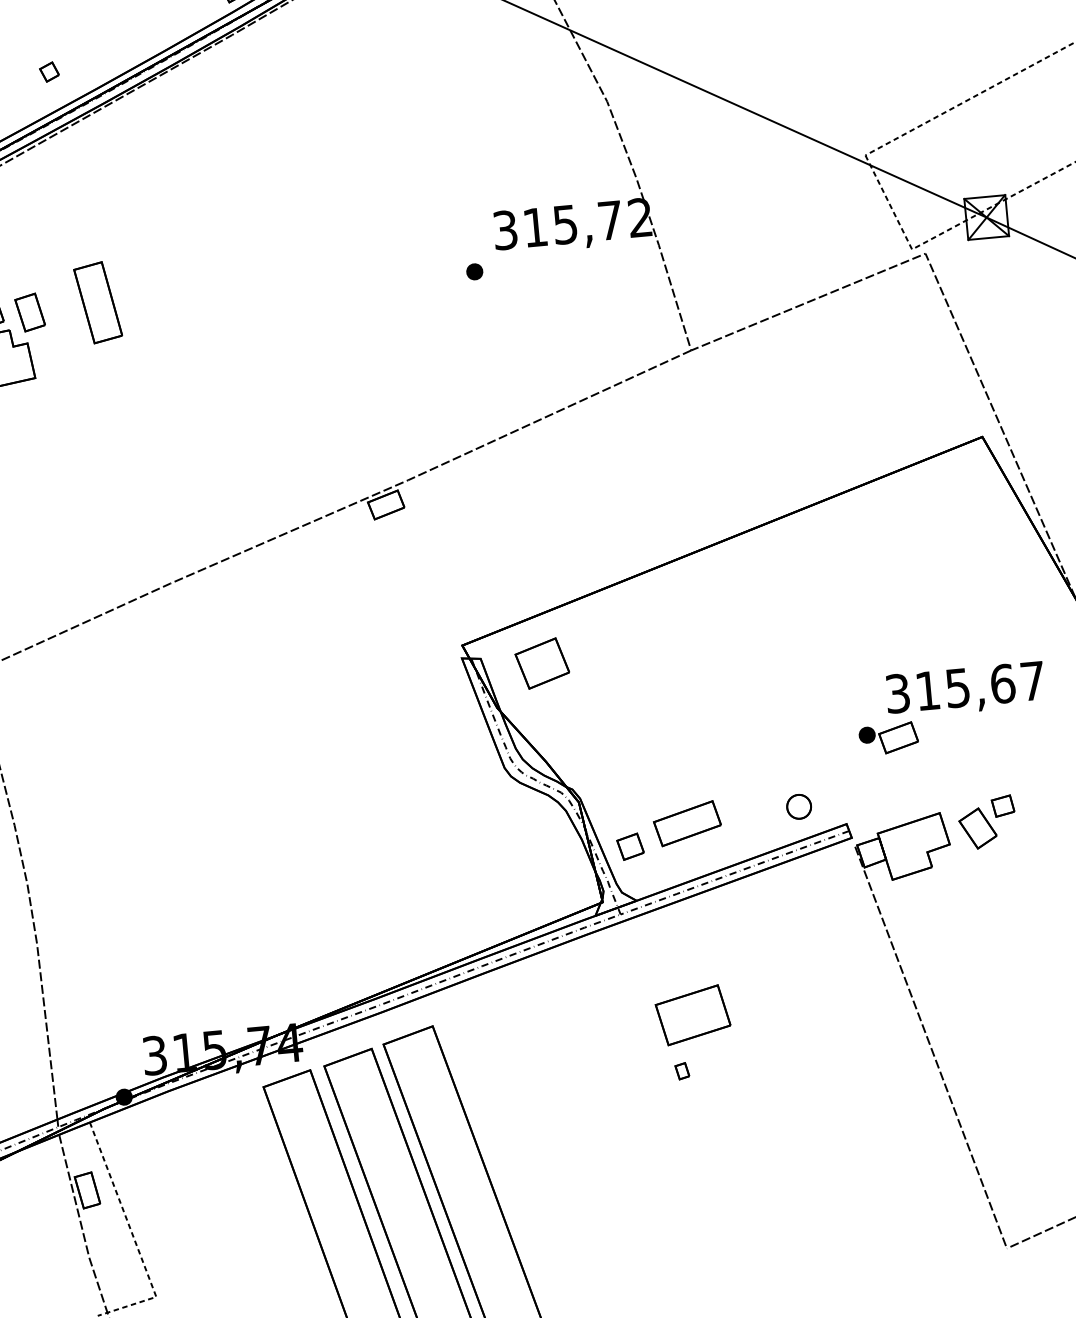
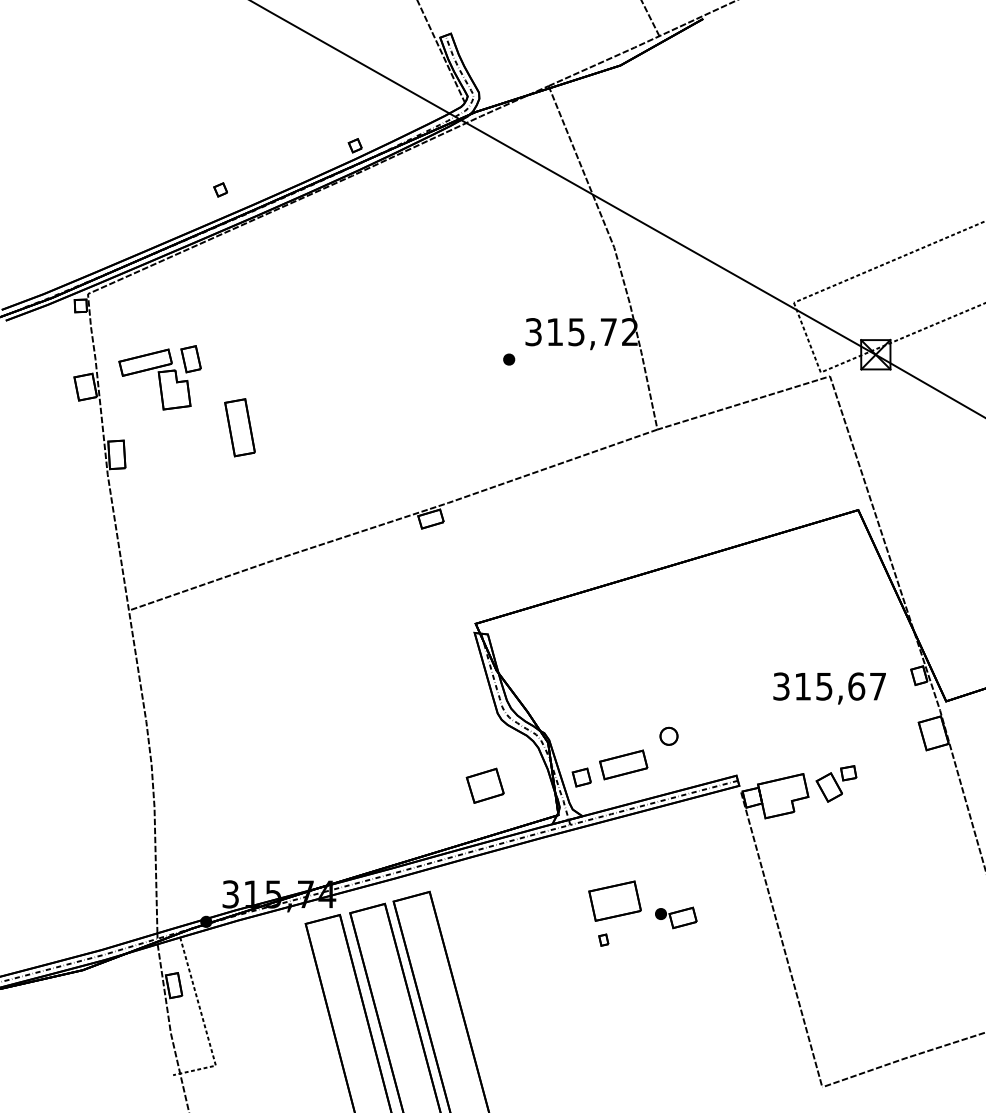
part: (97, 302) -> (239, 427), moved
part: (541, 663) -> (484, 785), moved
part: (889, 738) -> (676, 917), moved
part: (798, 805) -> (668, 735), moved

